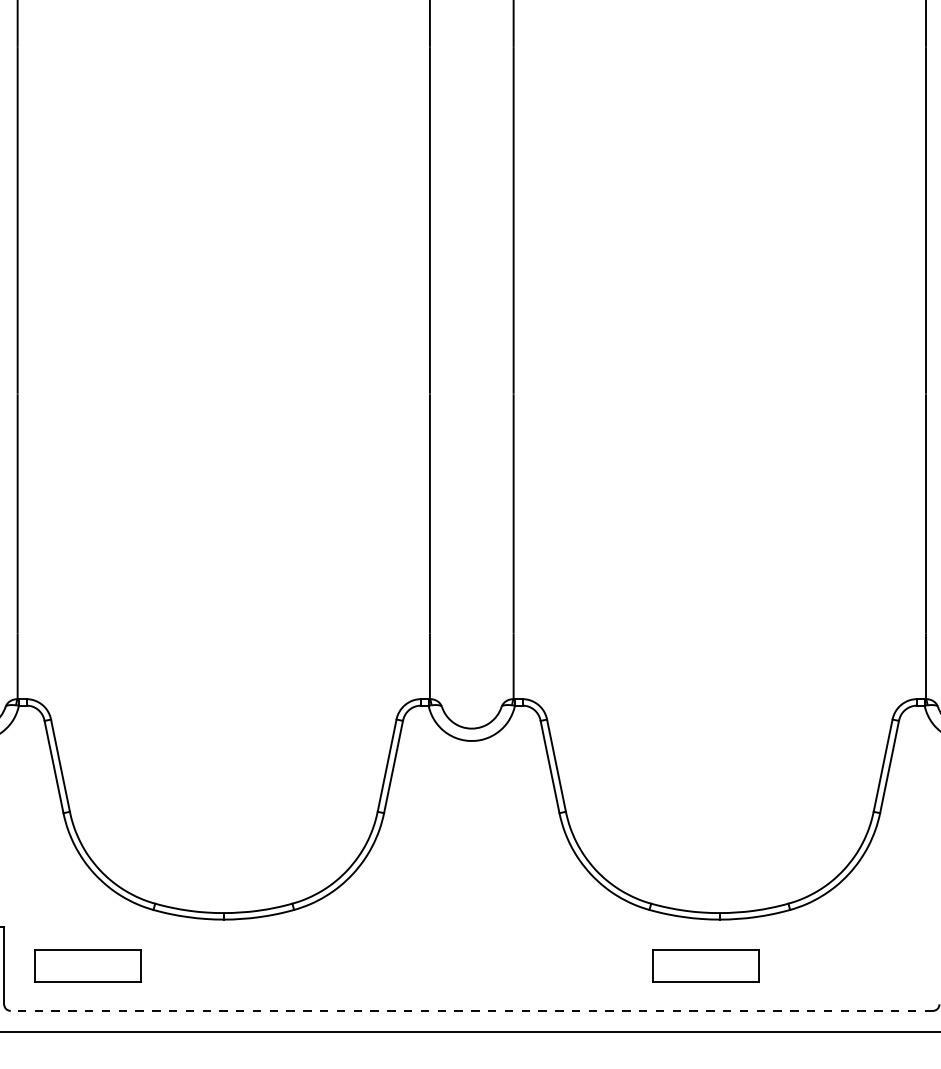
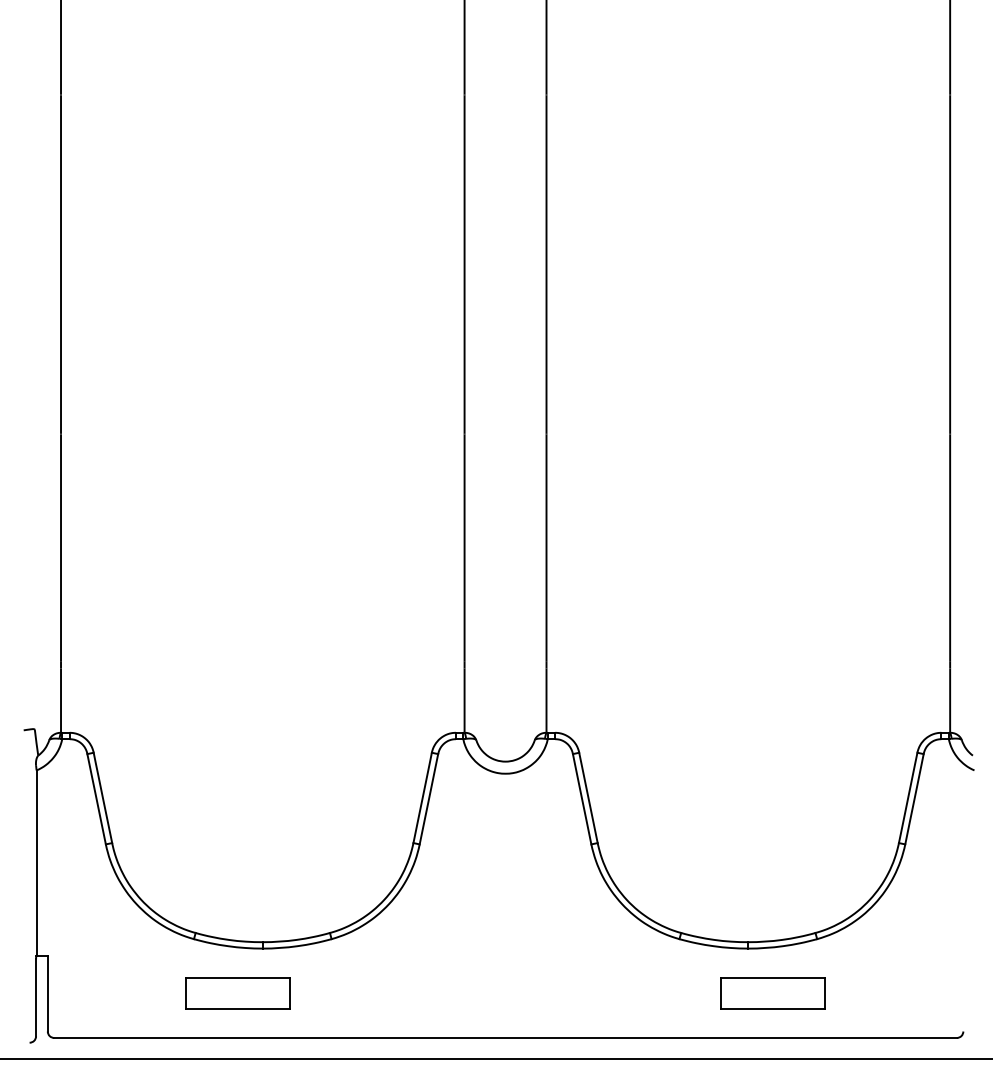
part: (87, 965) -> (237, 993), moved
part: (705, 965) -> (772, 993), moved
line: (471, 1011) -> (505, 1038), dashed -> solid

